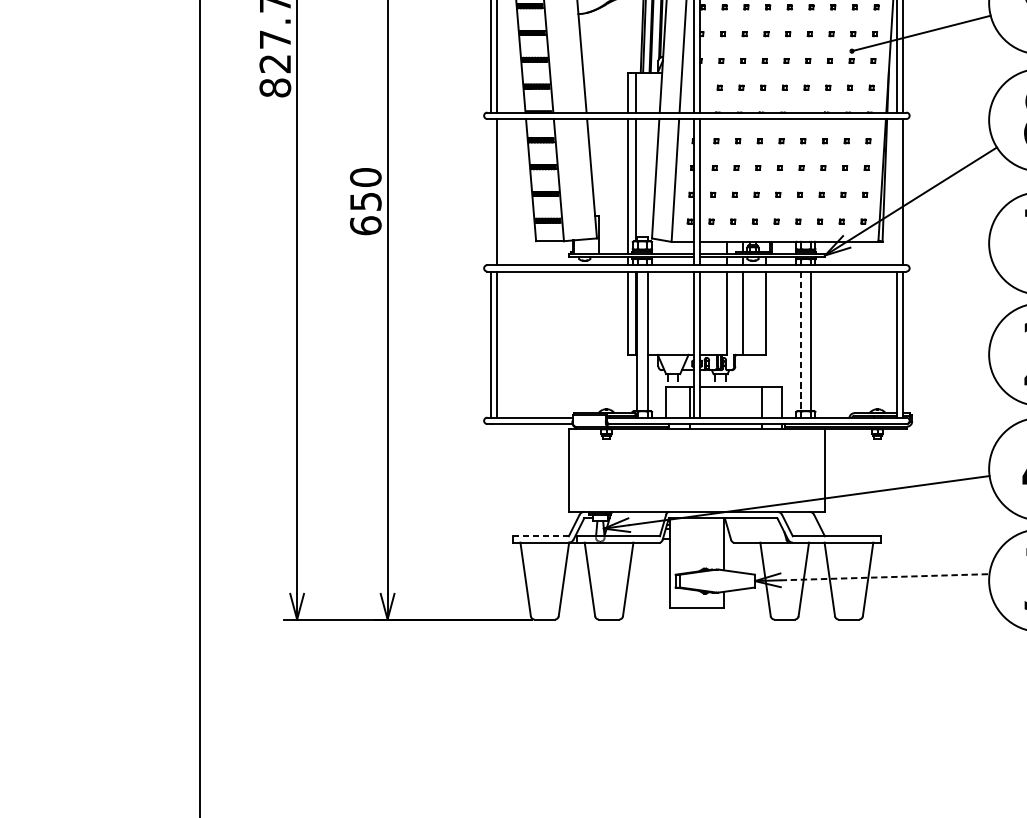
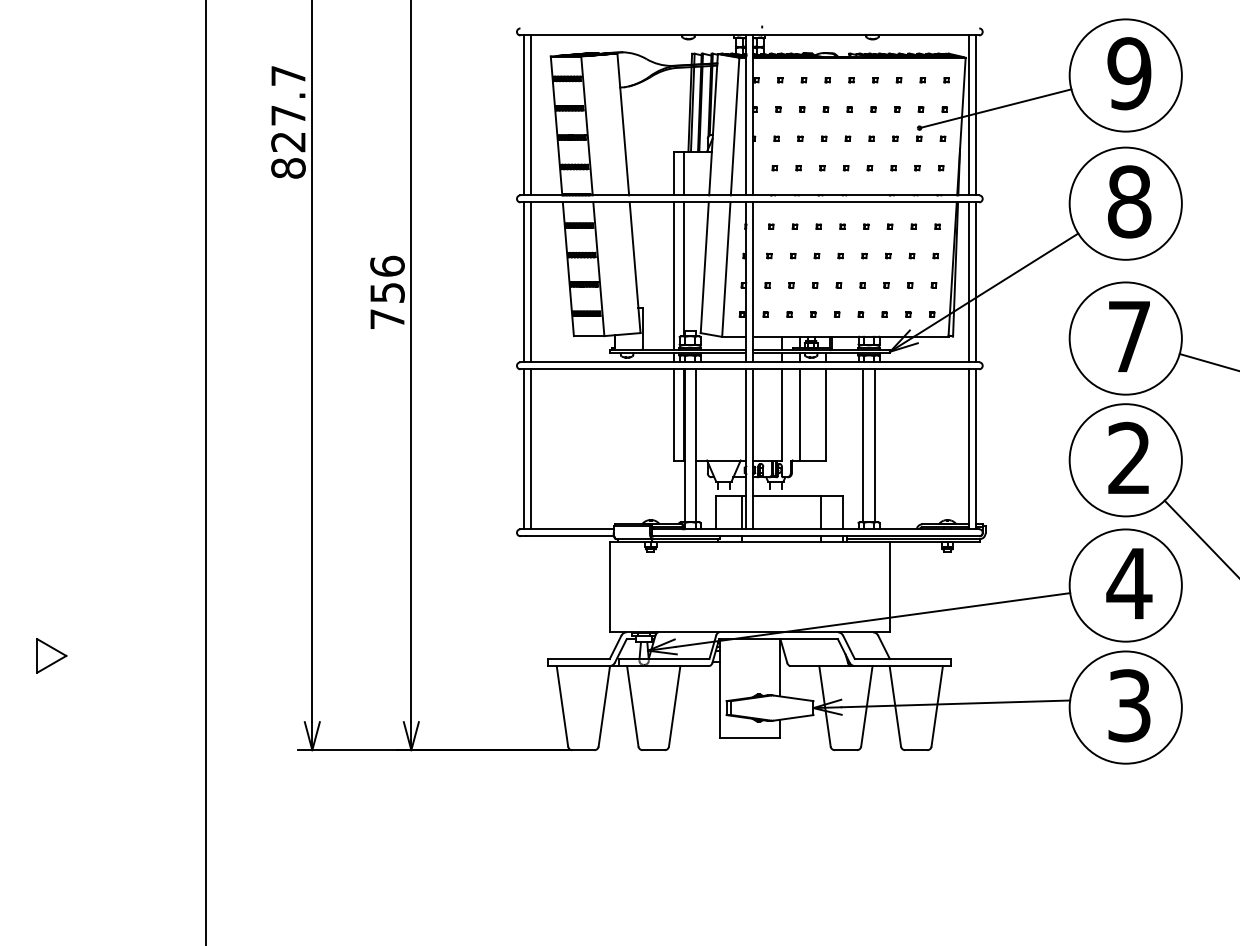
line: (490, 192) -> (524, 282), added
line: (896, 192) -> (968, 282), added
text: (365, 201) -> (387, 292), 650 -> 756
line: (800, 342) -> (863, 446), dashed -> solid
part: (58, 533) -> (51, 655), added
line: (541, 536) -> (579, 659), dashed -> solid
line: (885, 576) -> (956, 703), dashed -> solid

